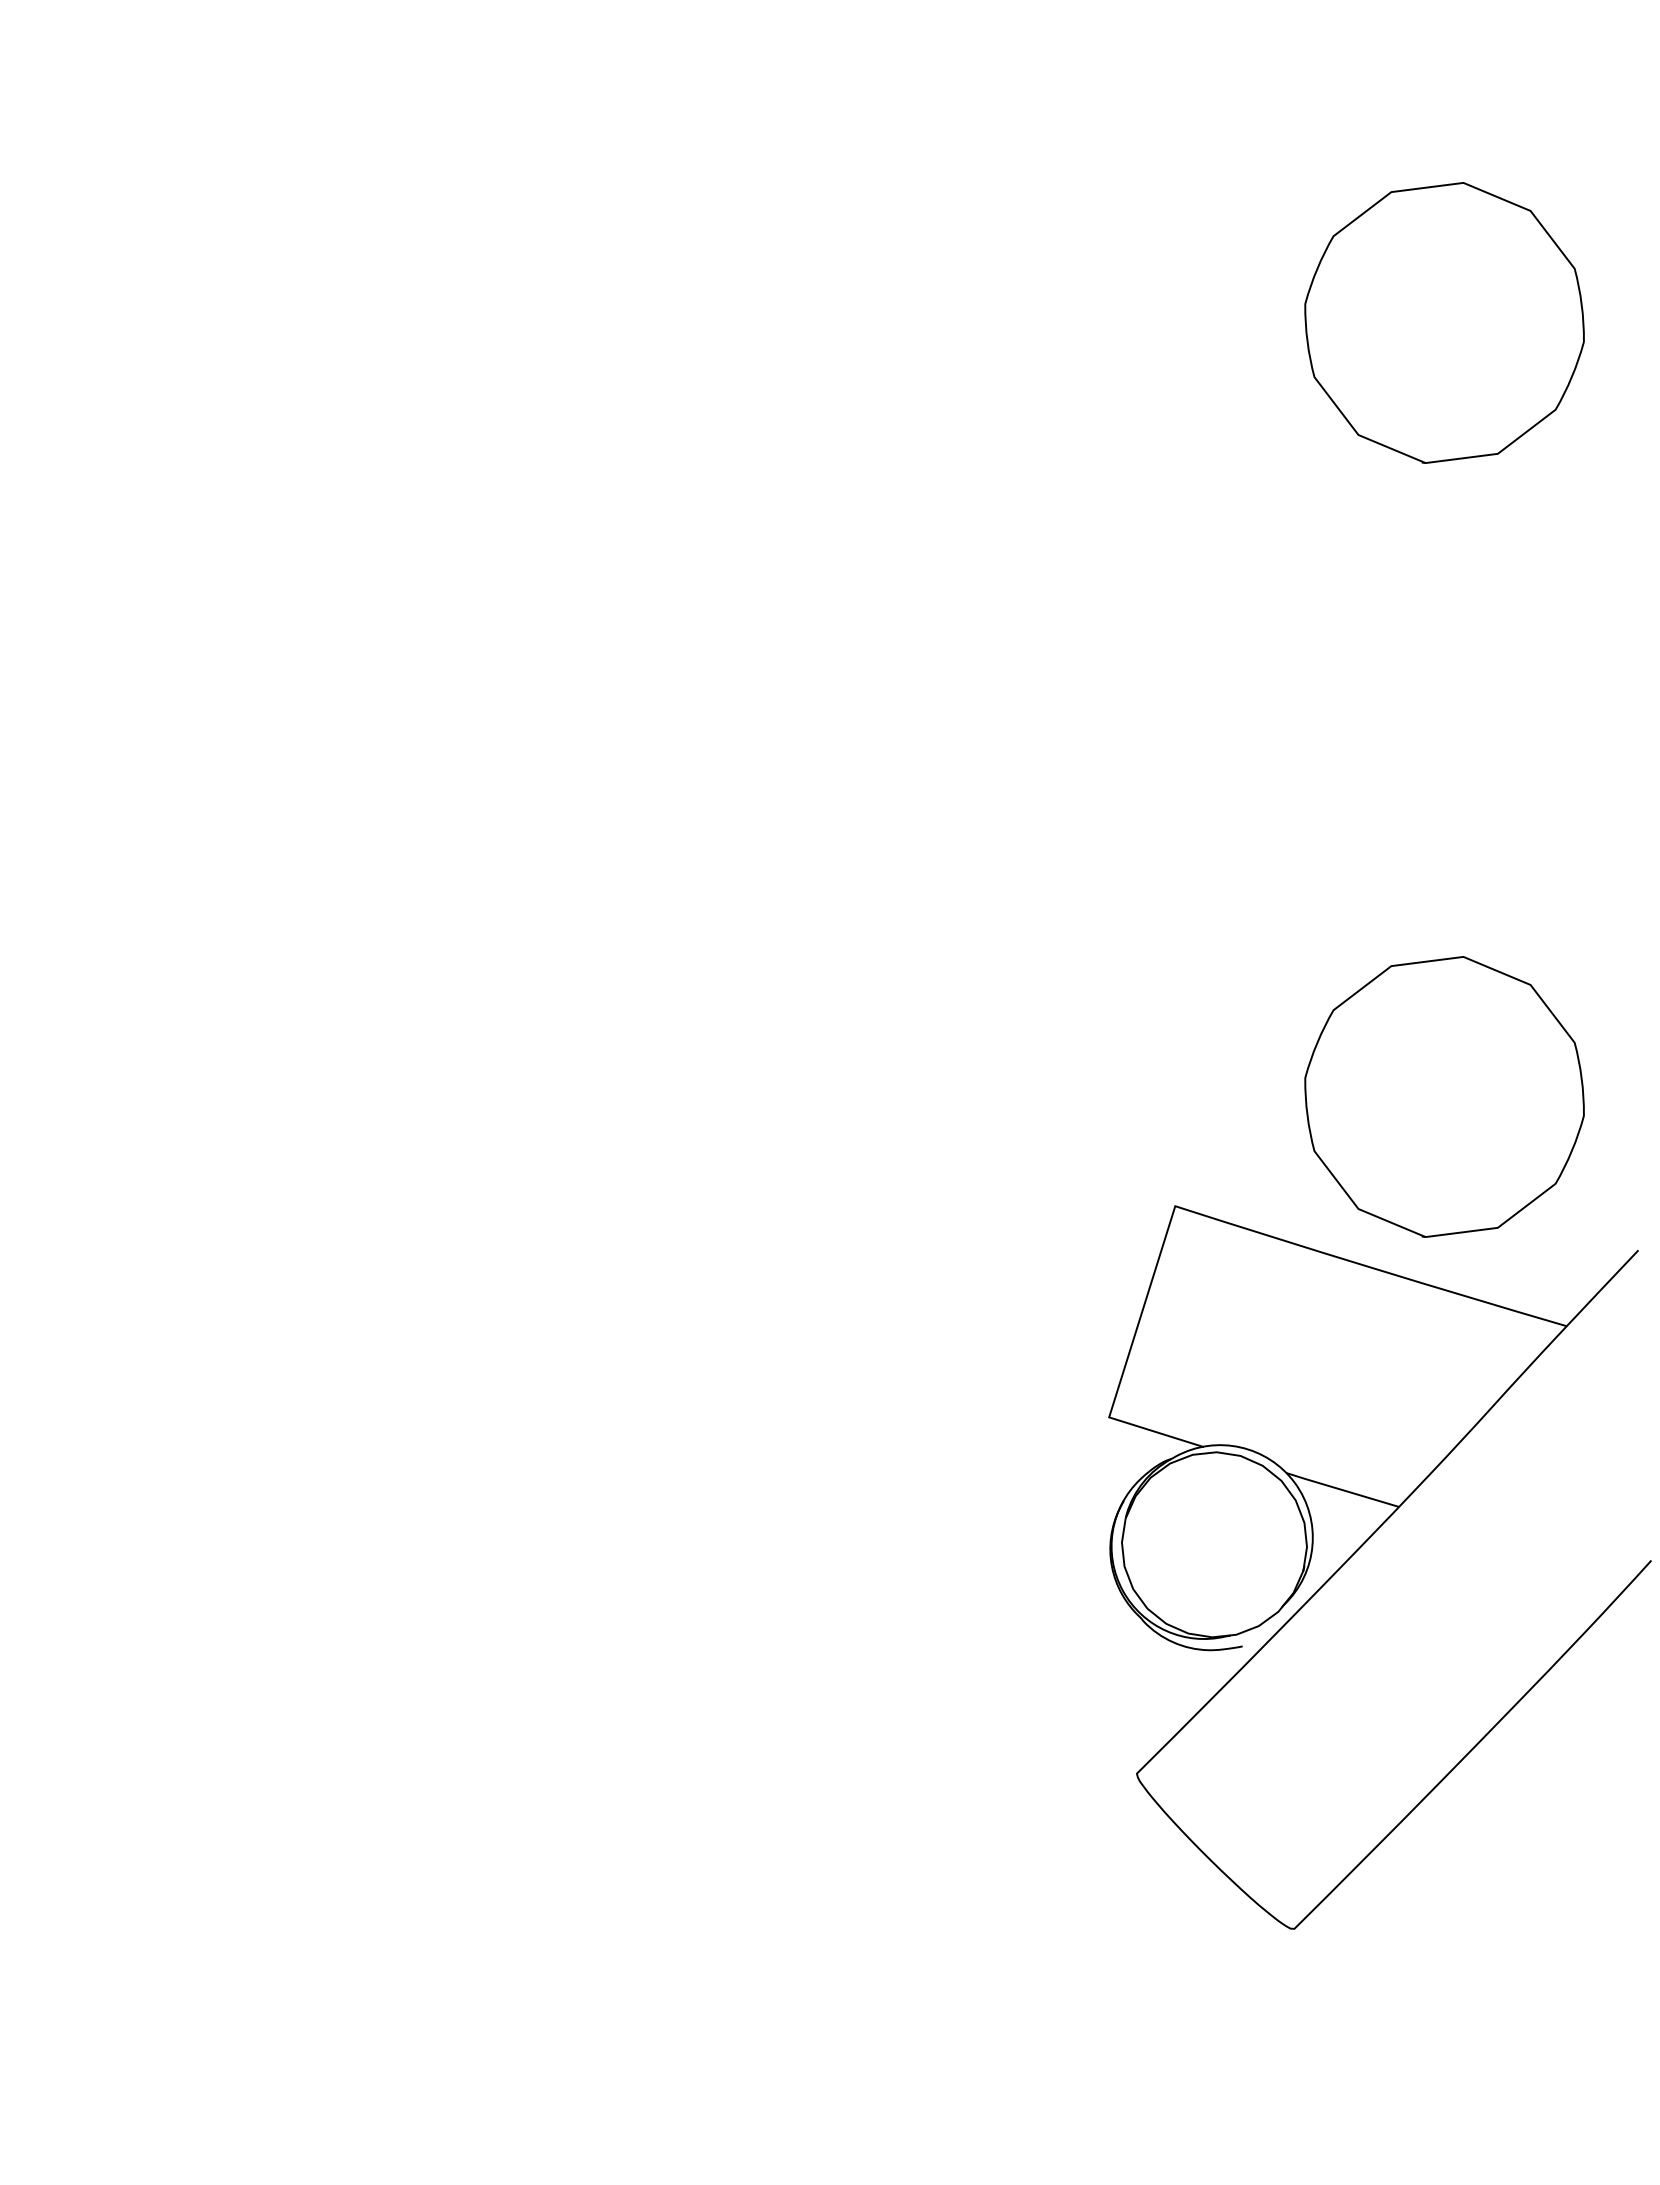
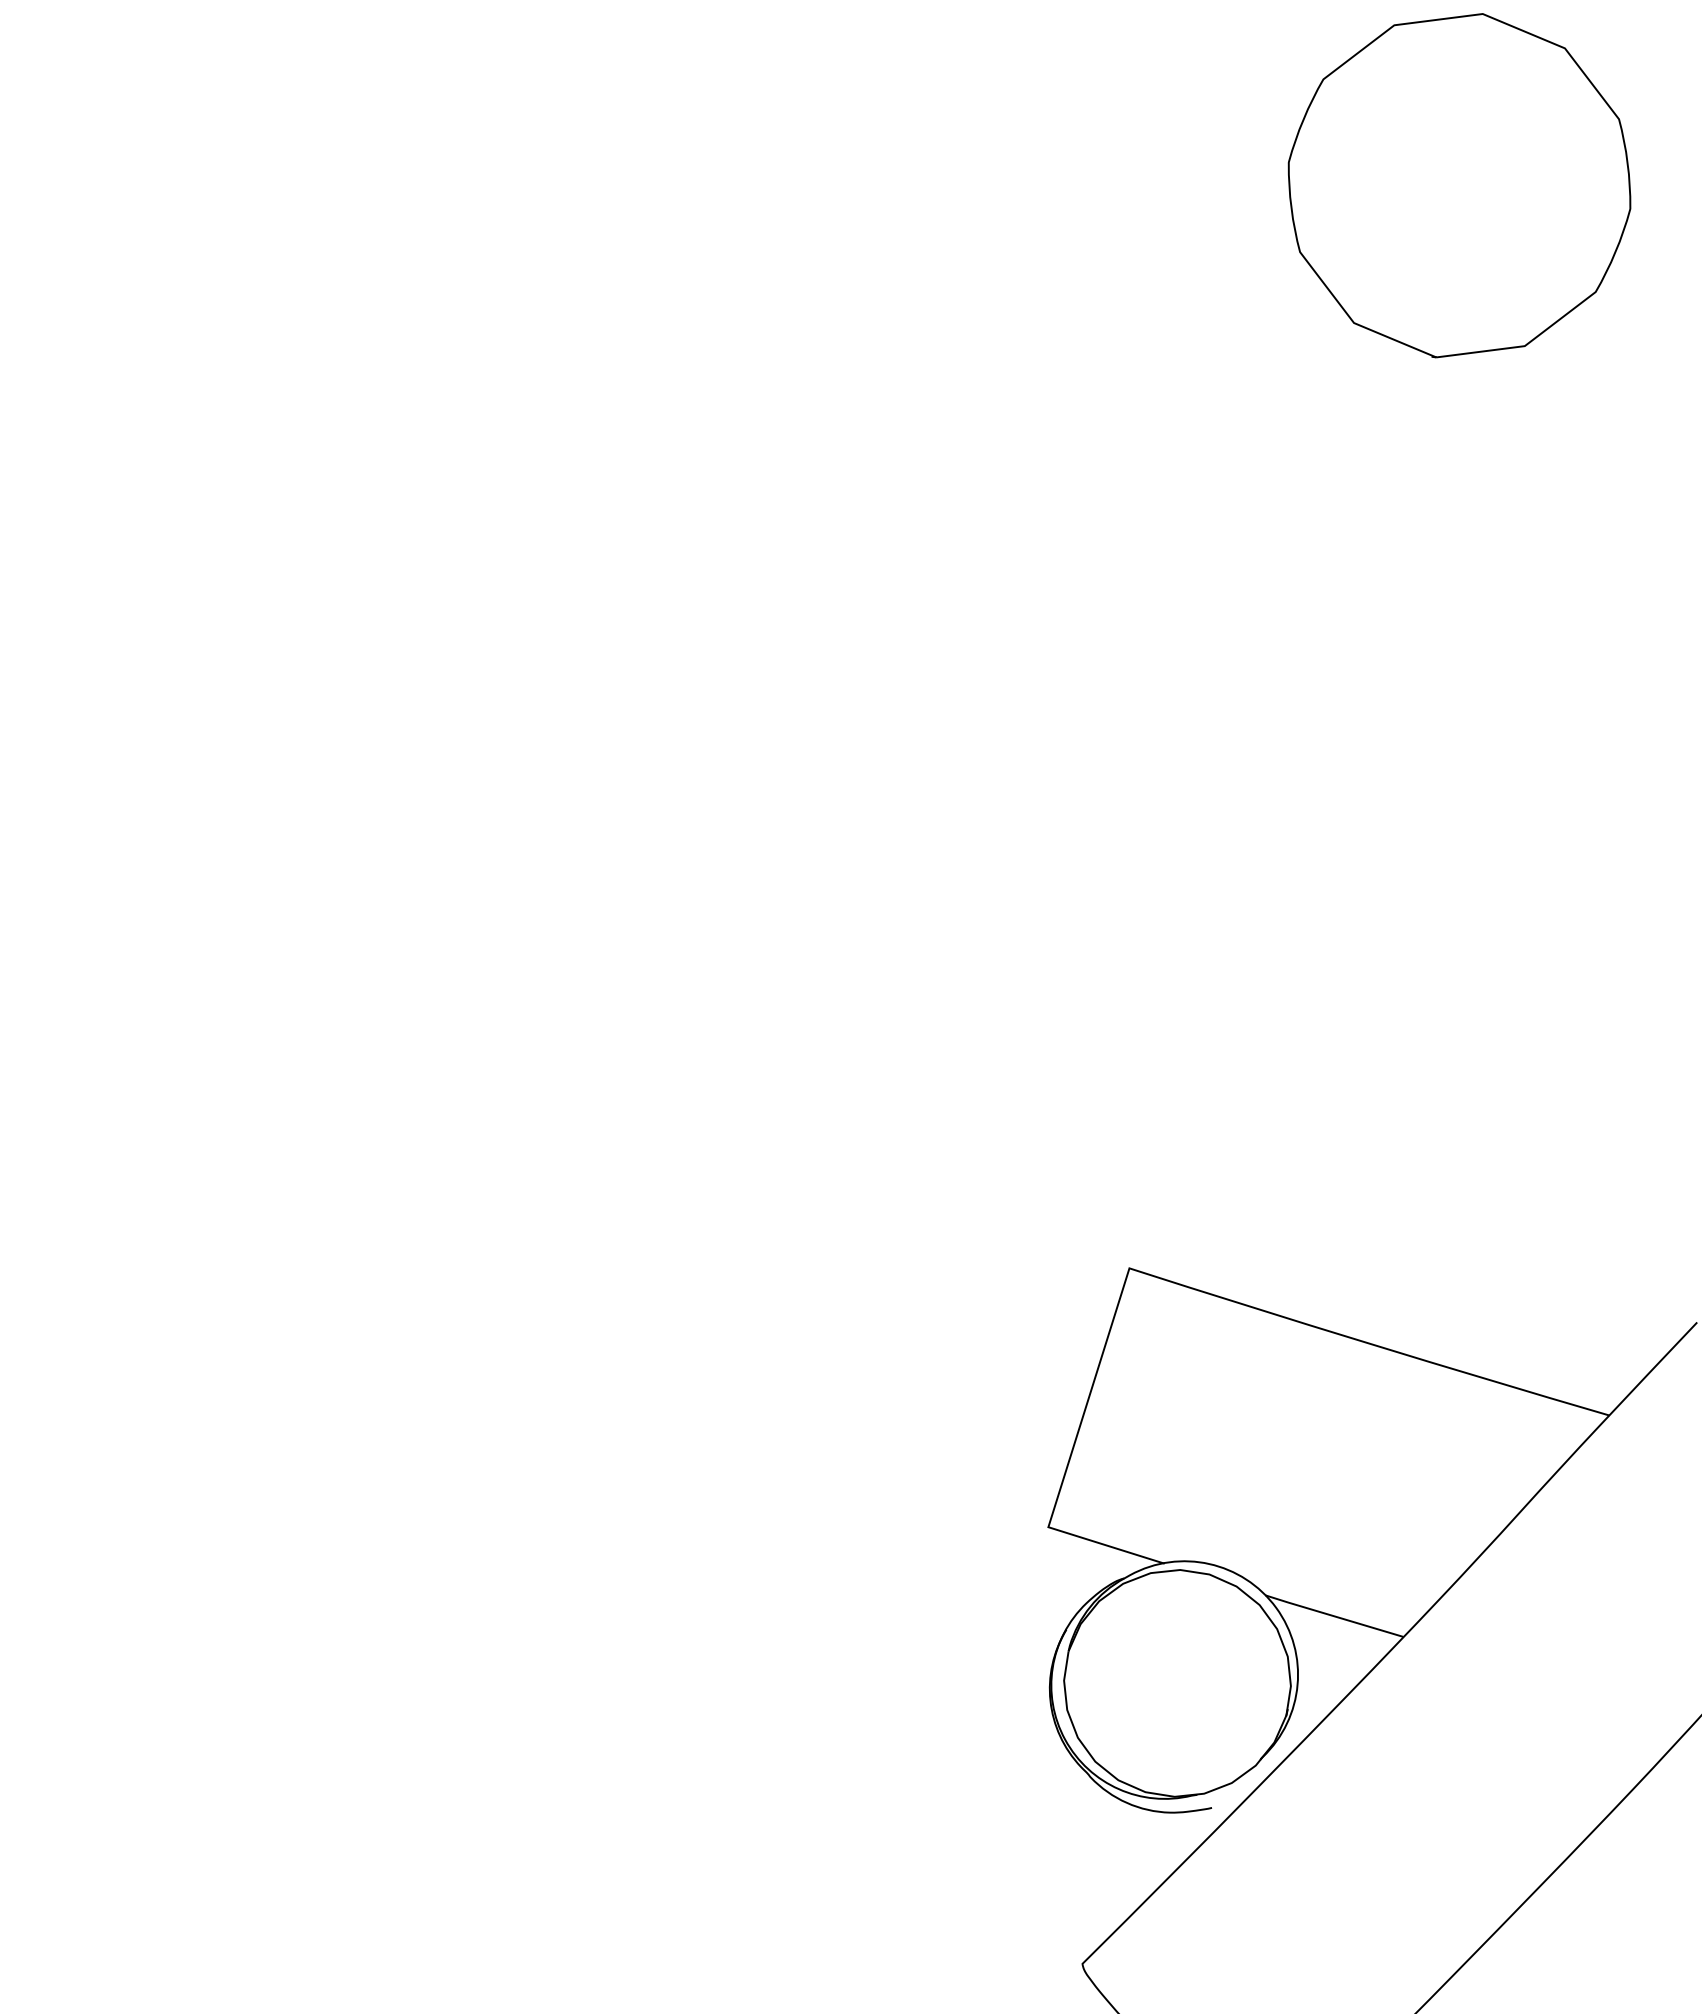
part: (1444, 1096) -> (1459, 1133), removed

